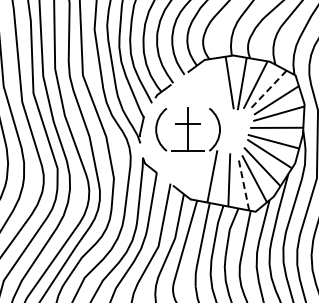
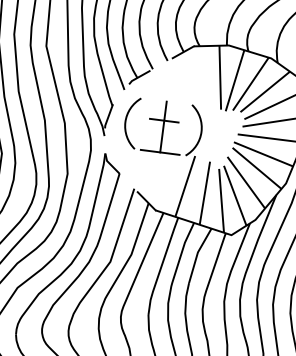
line: (268, 89) -> (265, 91), dashed -> solid
line: (243, 184) -> (221, 200), dashed -> solid

